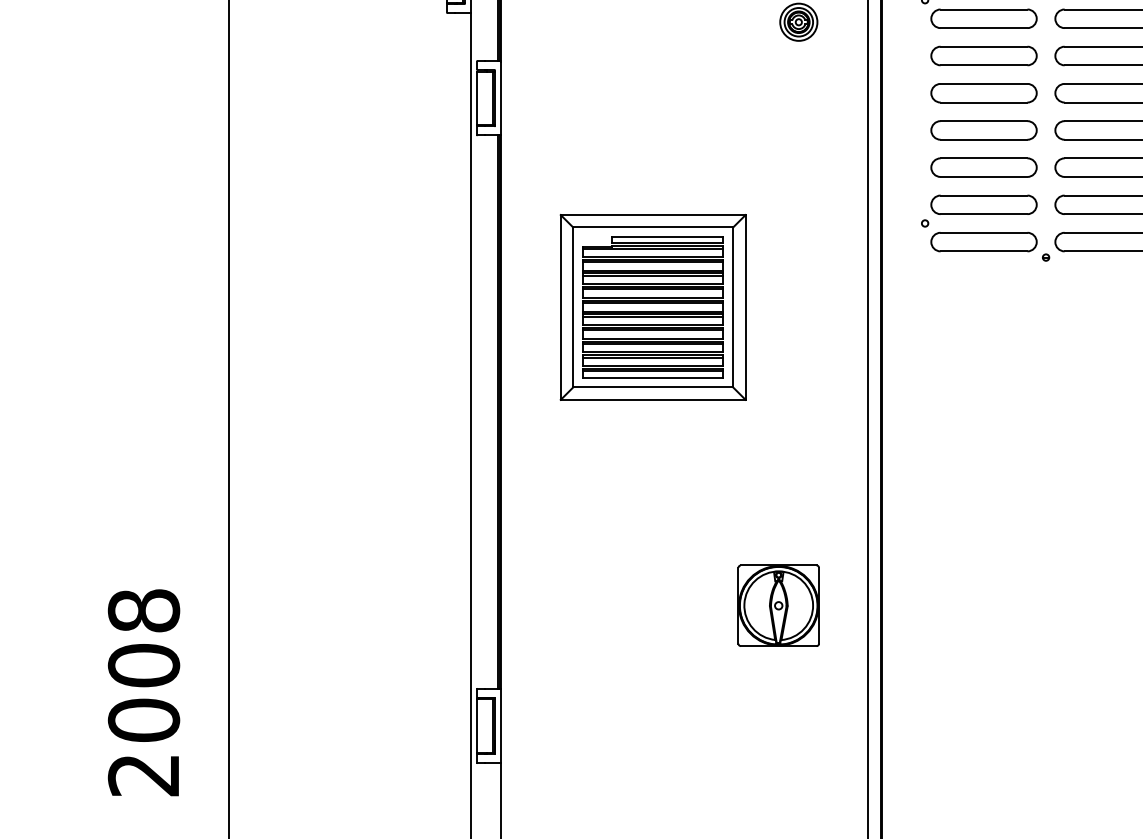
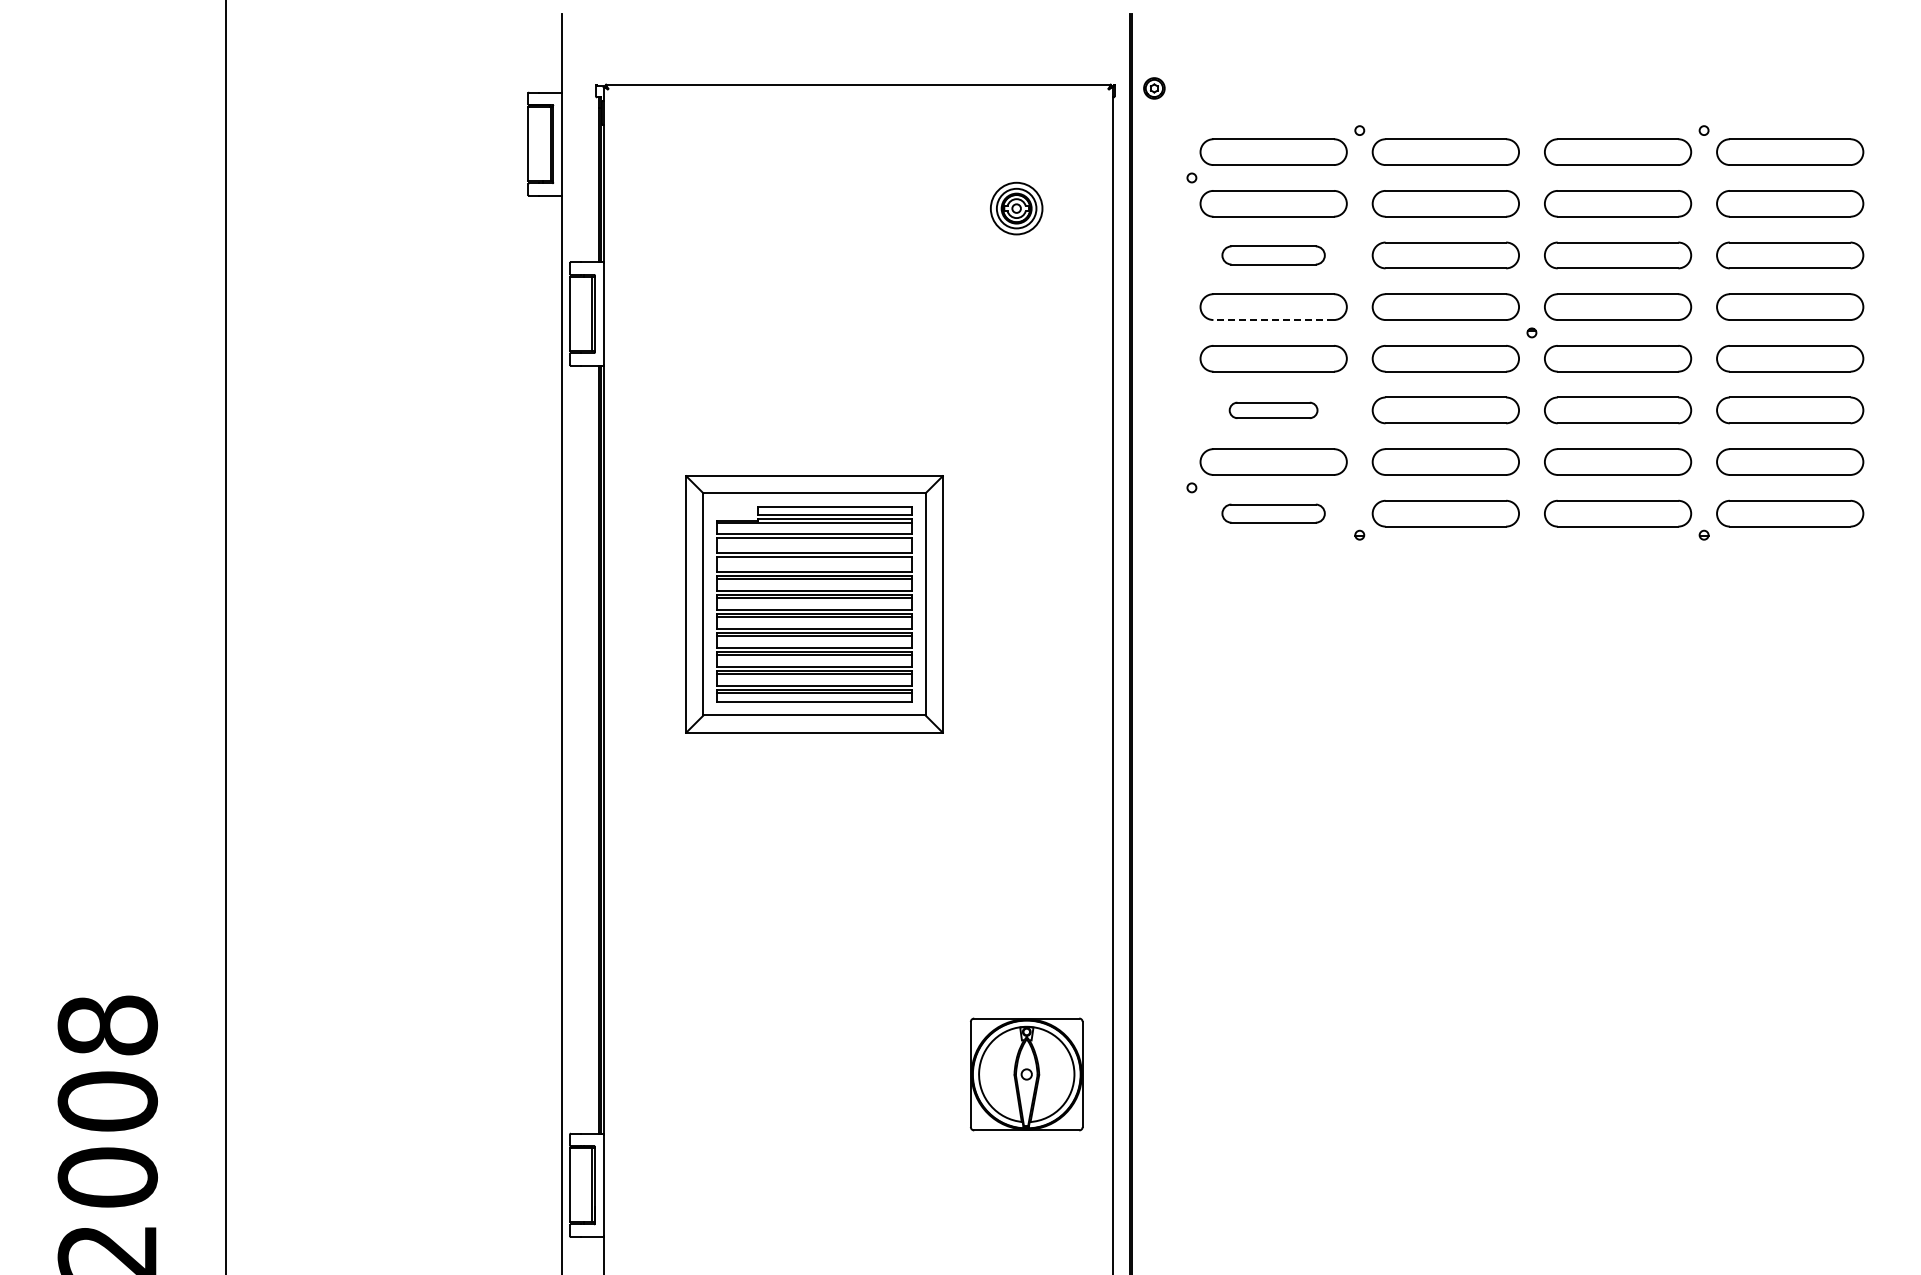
part: (983, 56) -> (1273, 255), size x0.7
line: (983, 102) -> (1273, 320), solid -> dashed
part: (983, 167) -> (1273, 410), size x0.6
part: (983, 241) -> (1273, 513), size x0.7
line: (653, 262) -> (814, 541), removed
line: (653, 275) -> (814, 560), removed
part: (778, 605) -> (1026, 1074), moved

